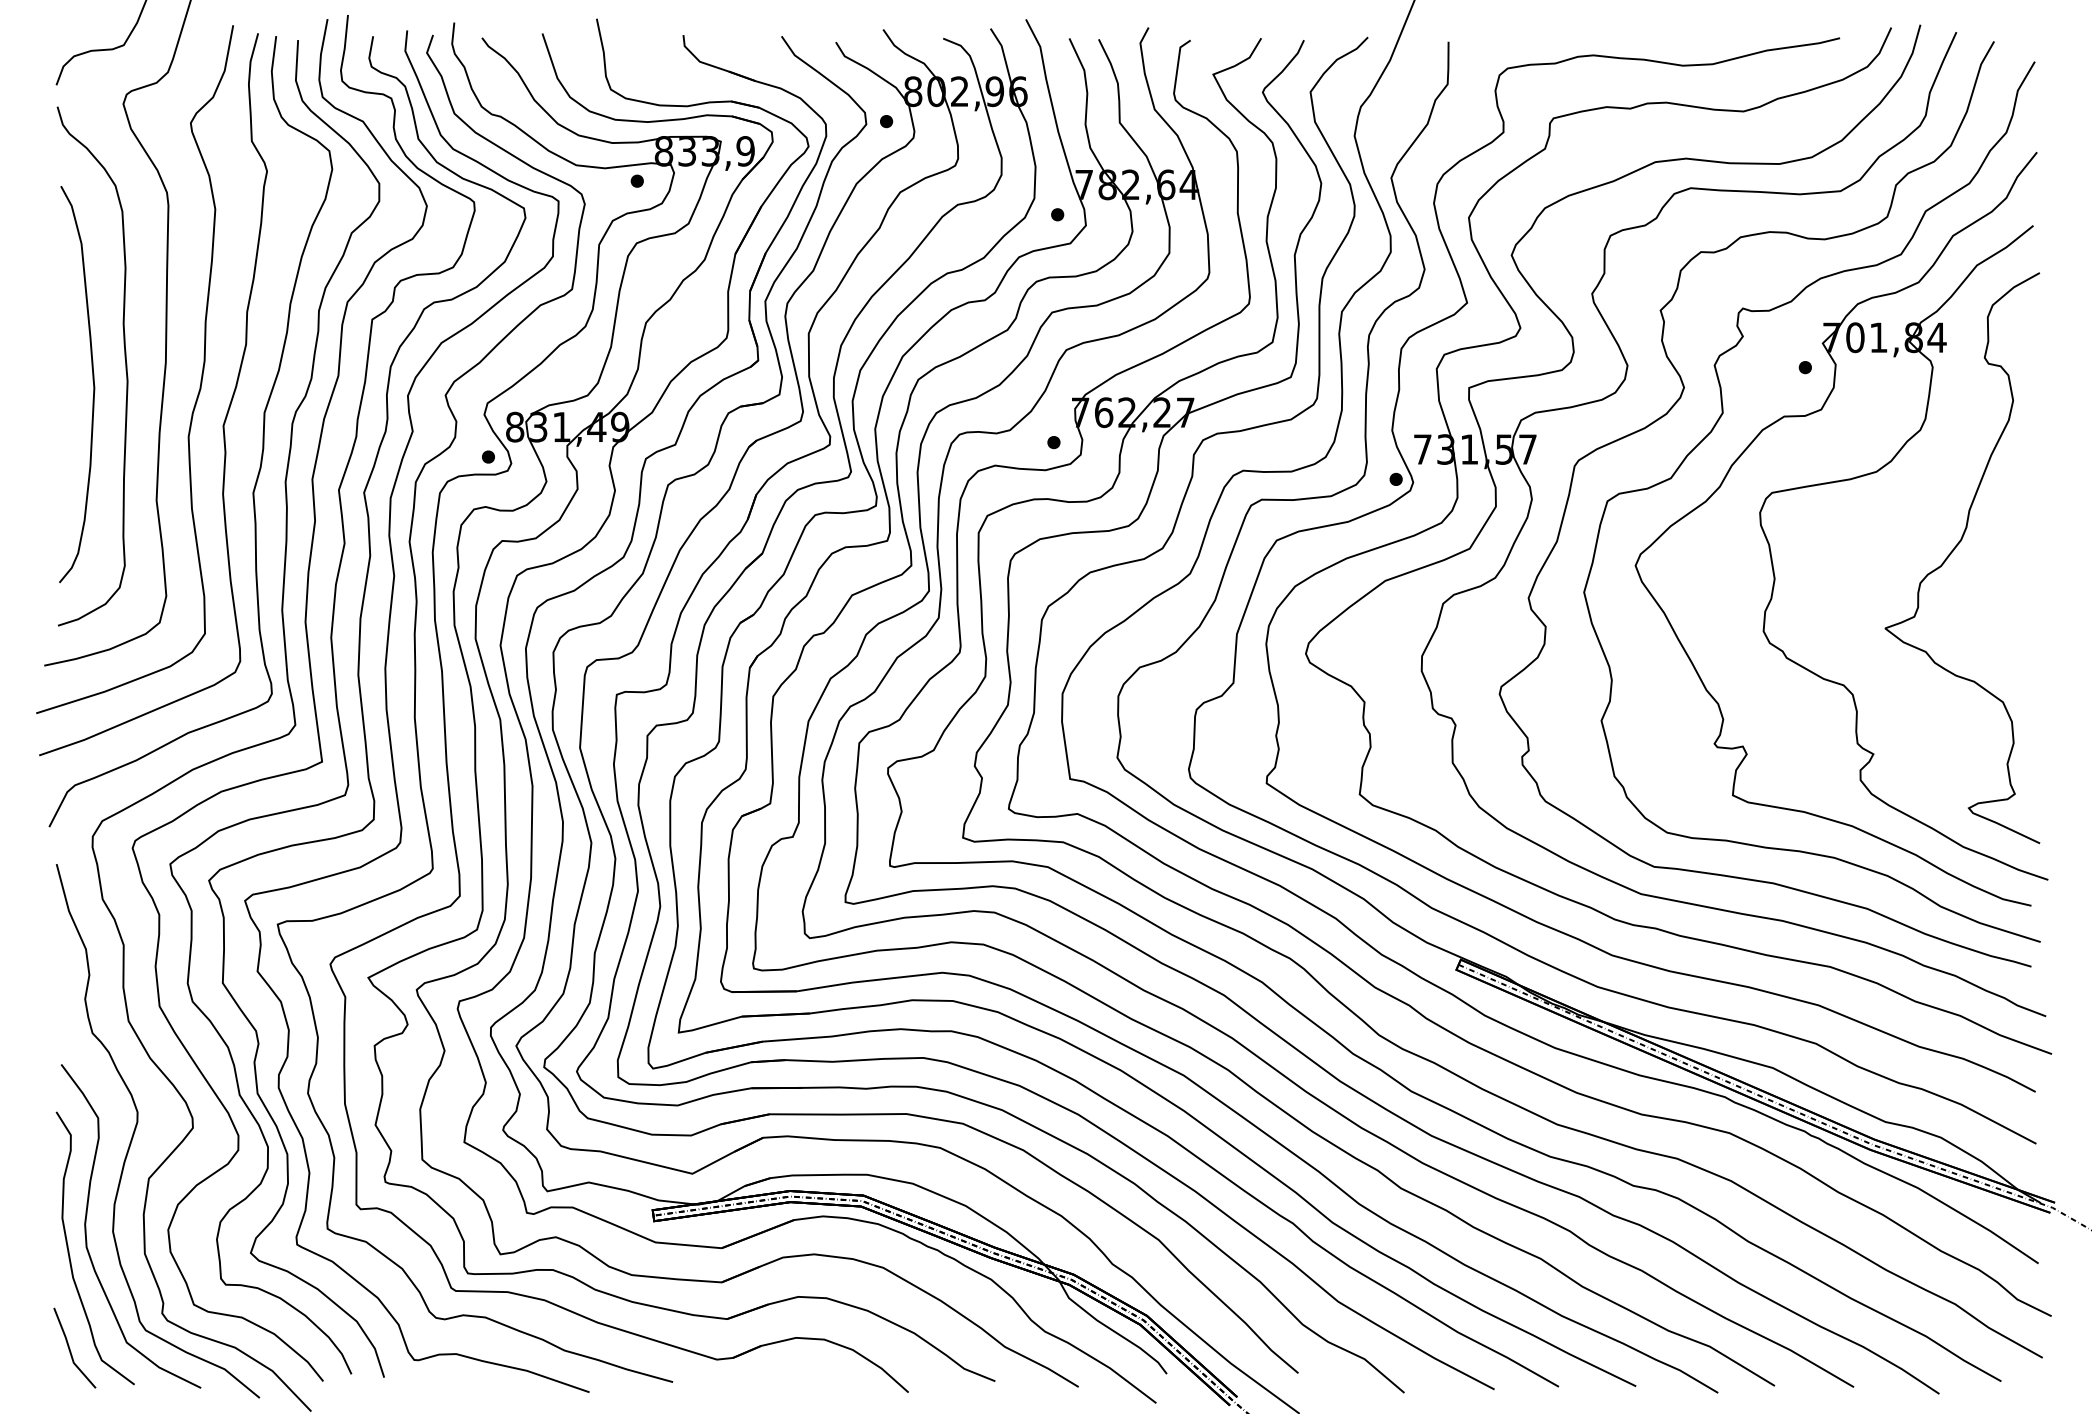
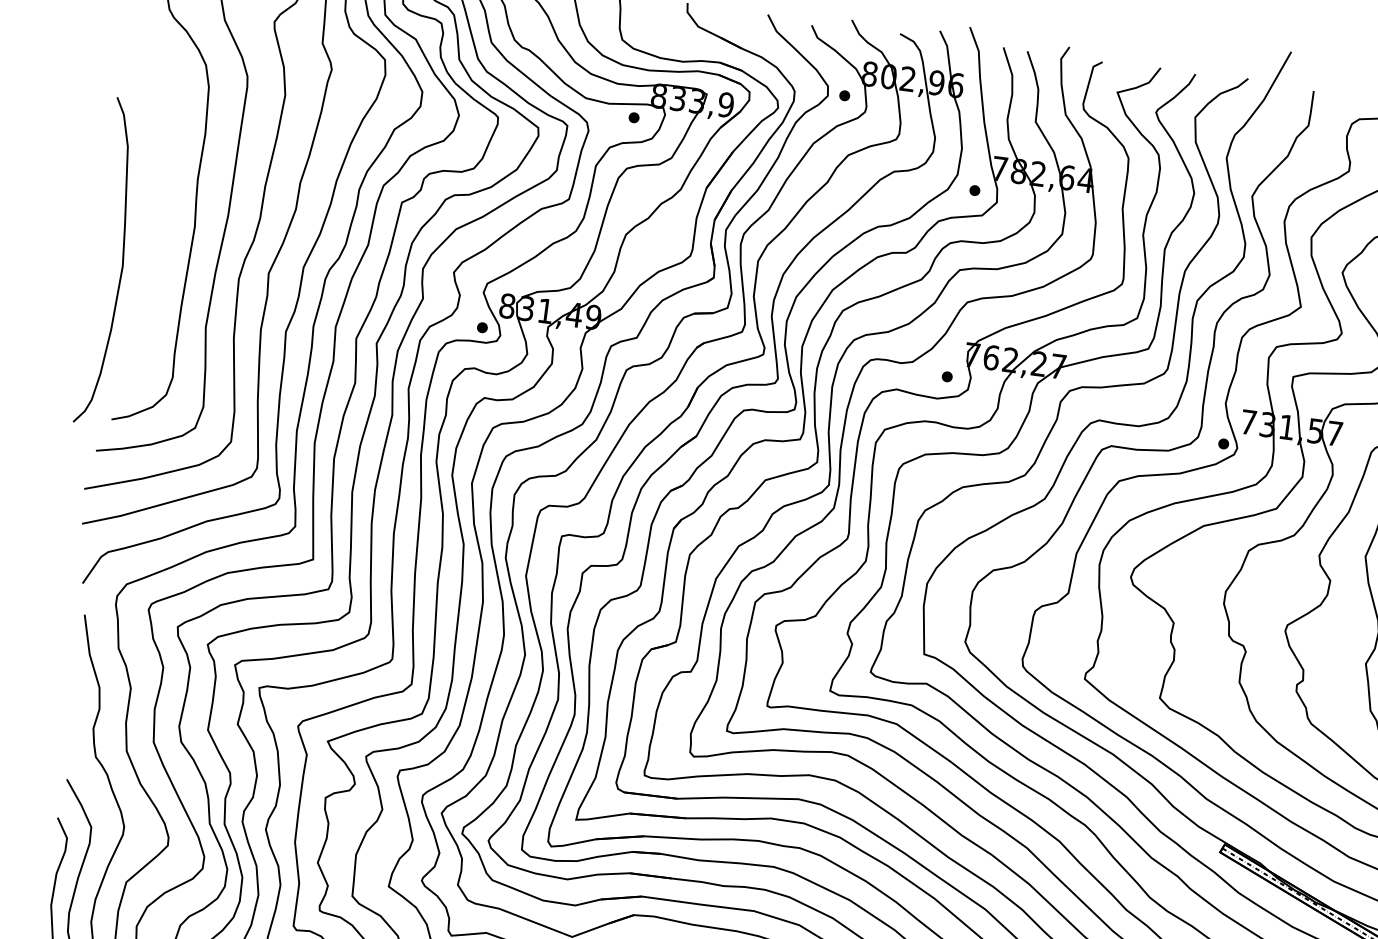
curve: (92, 381) -> (121, 260), moved

